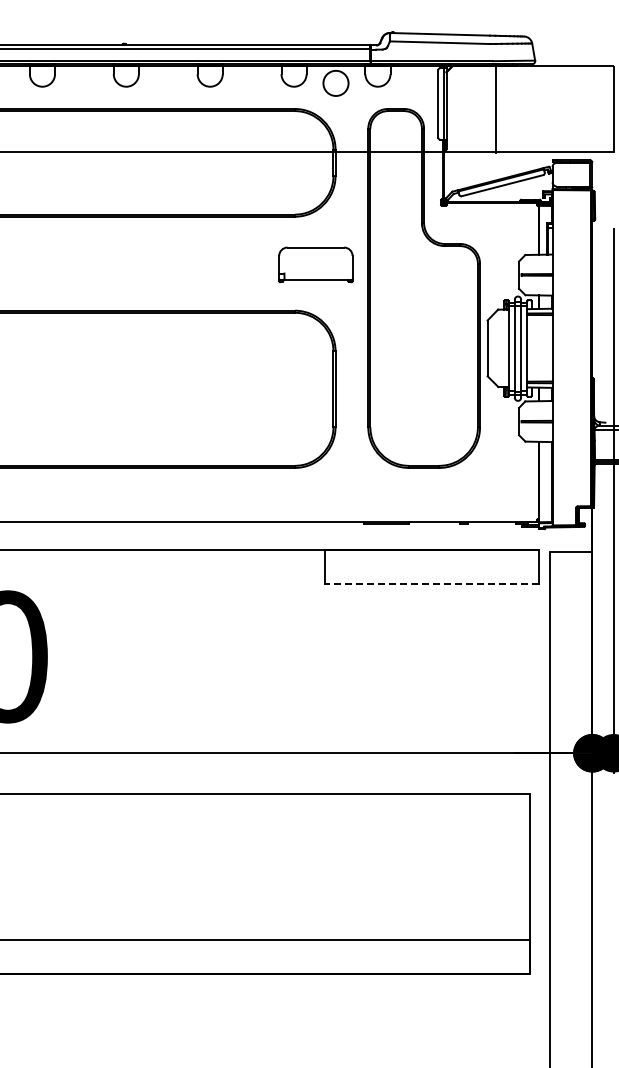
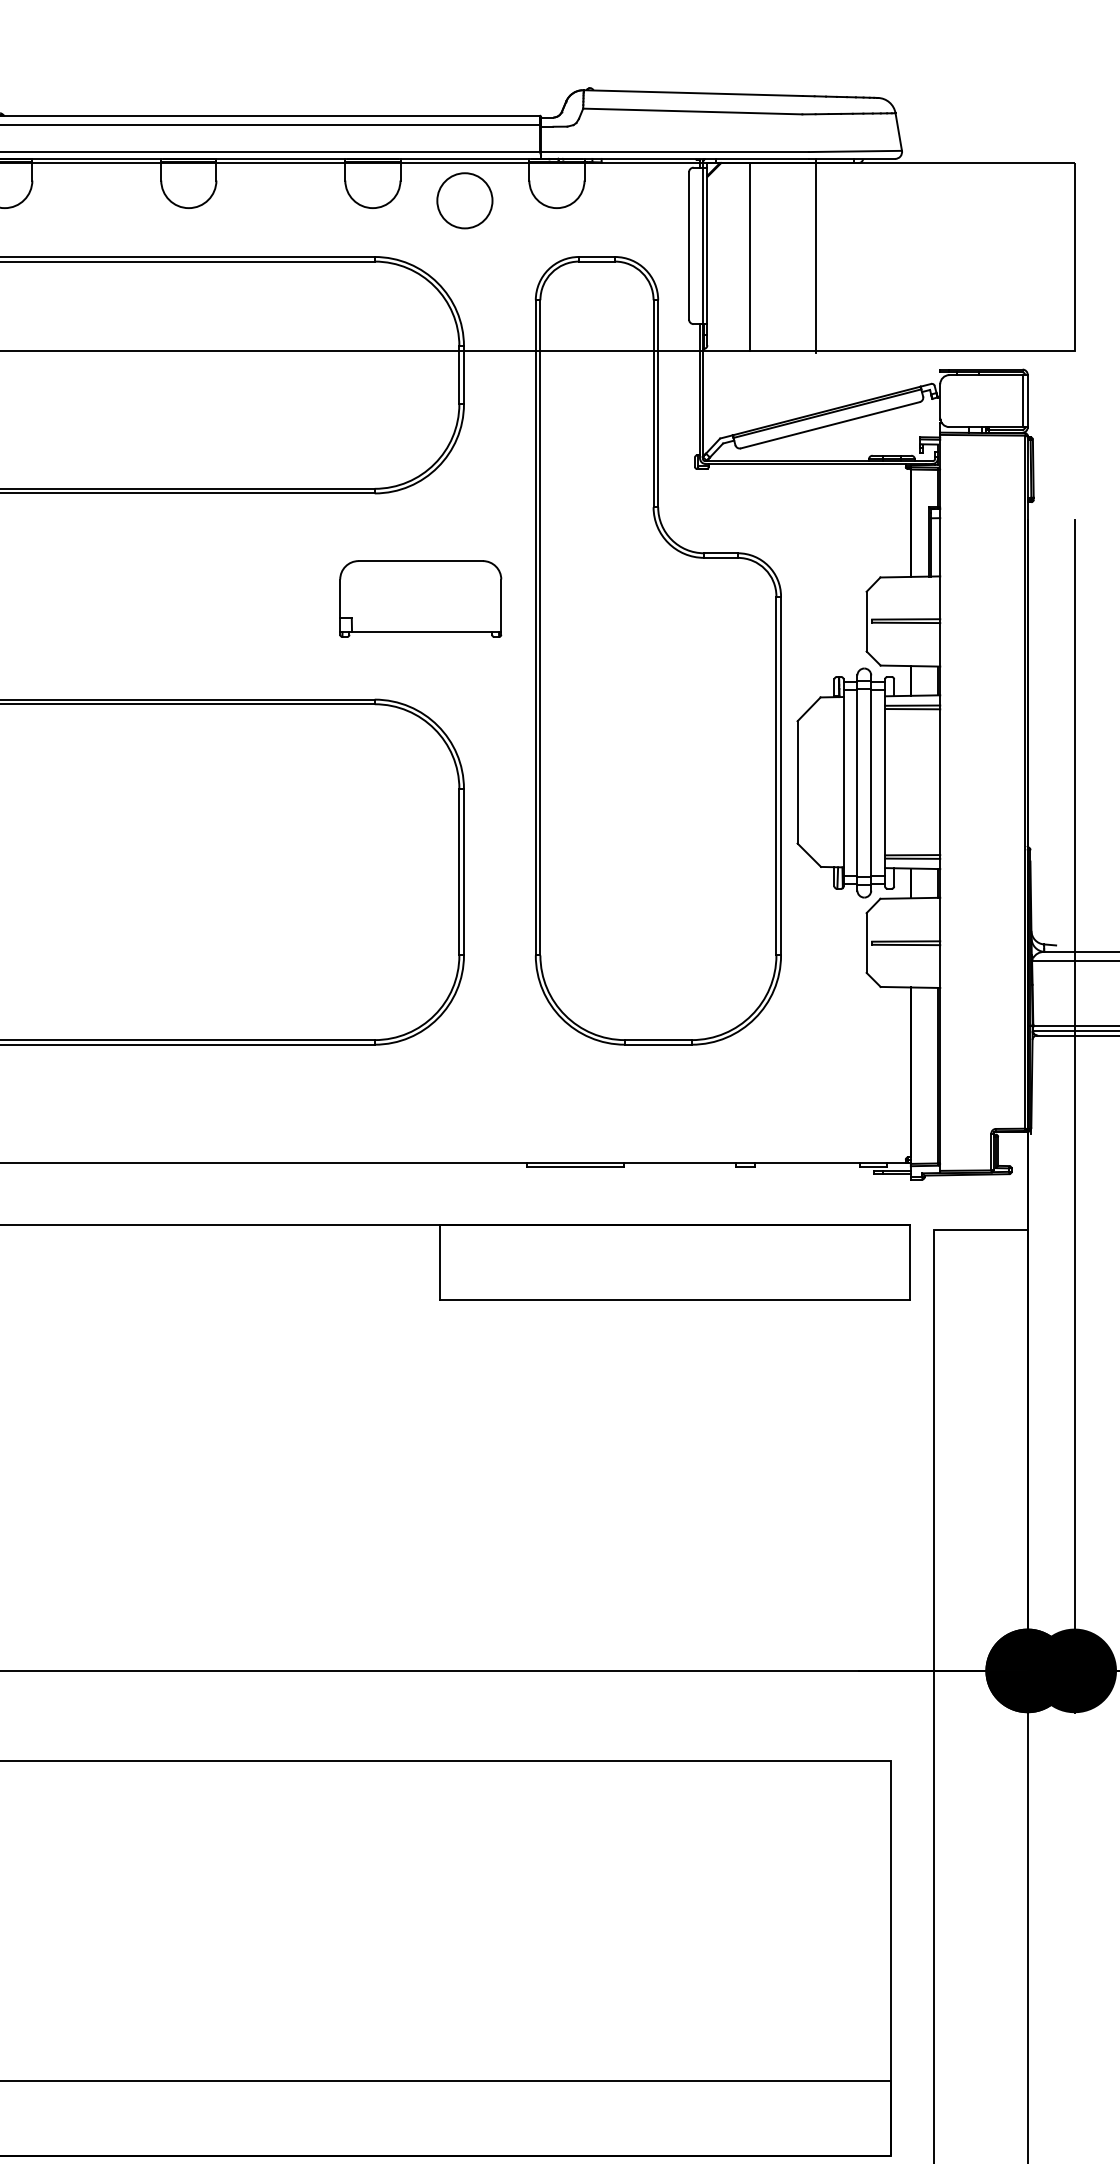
line: (466, 108) -> (751, 255), added
line: (431, 584) -> (674, 1300), dashed -> solid

